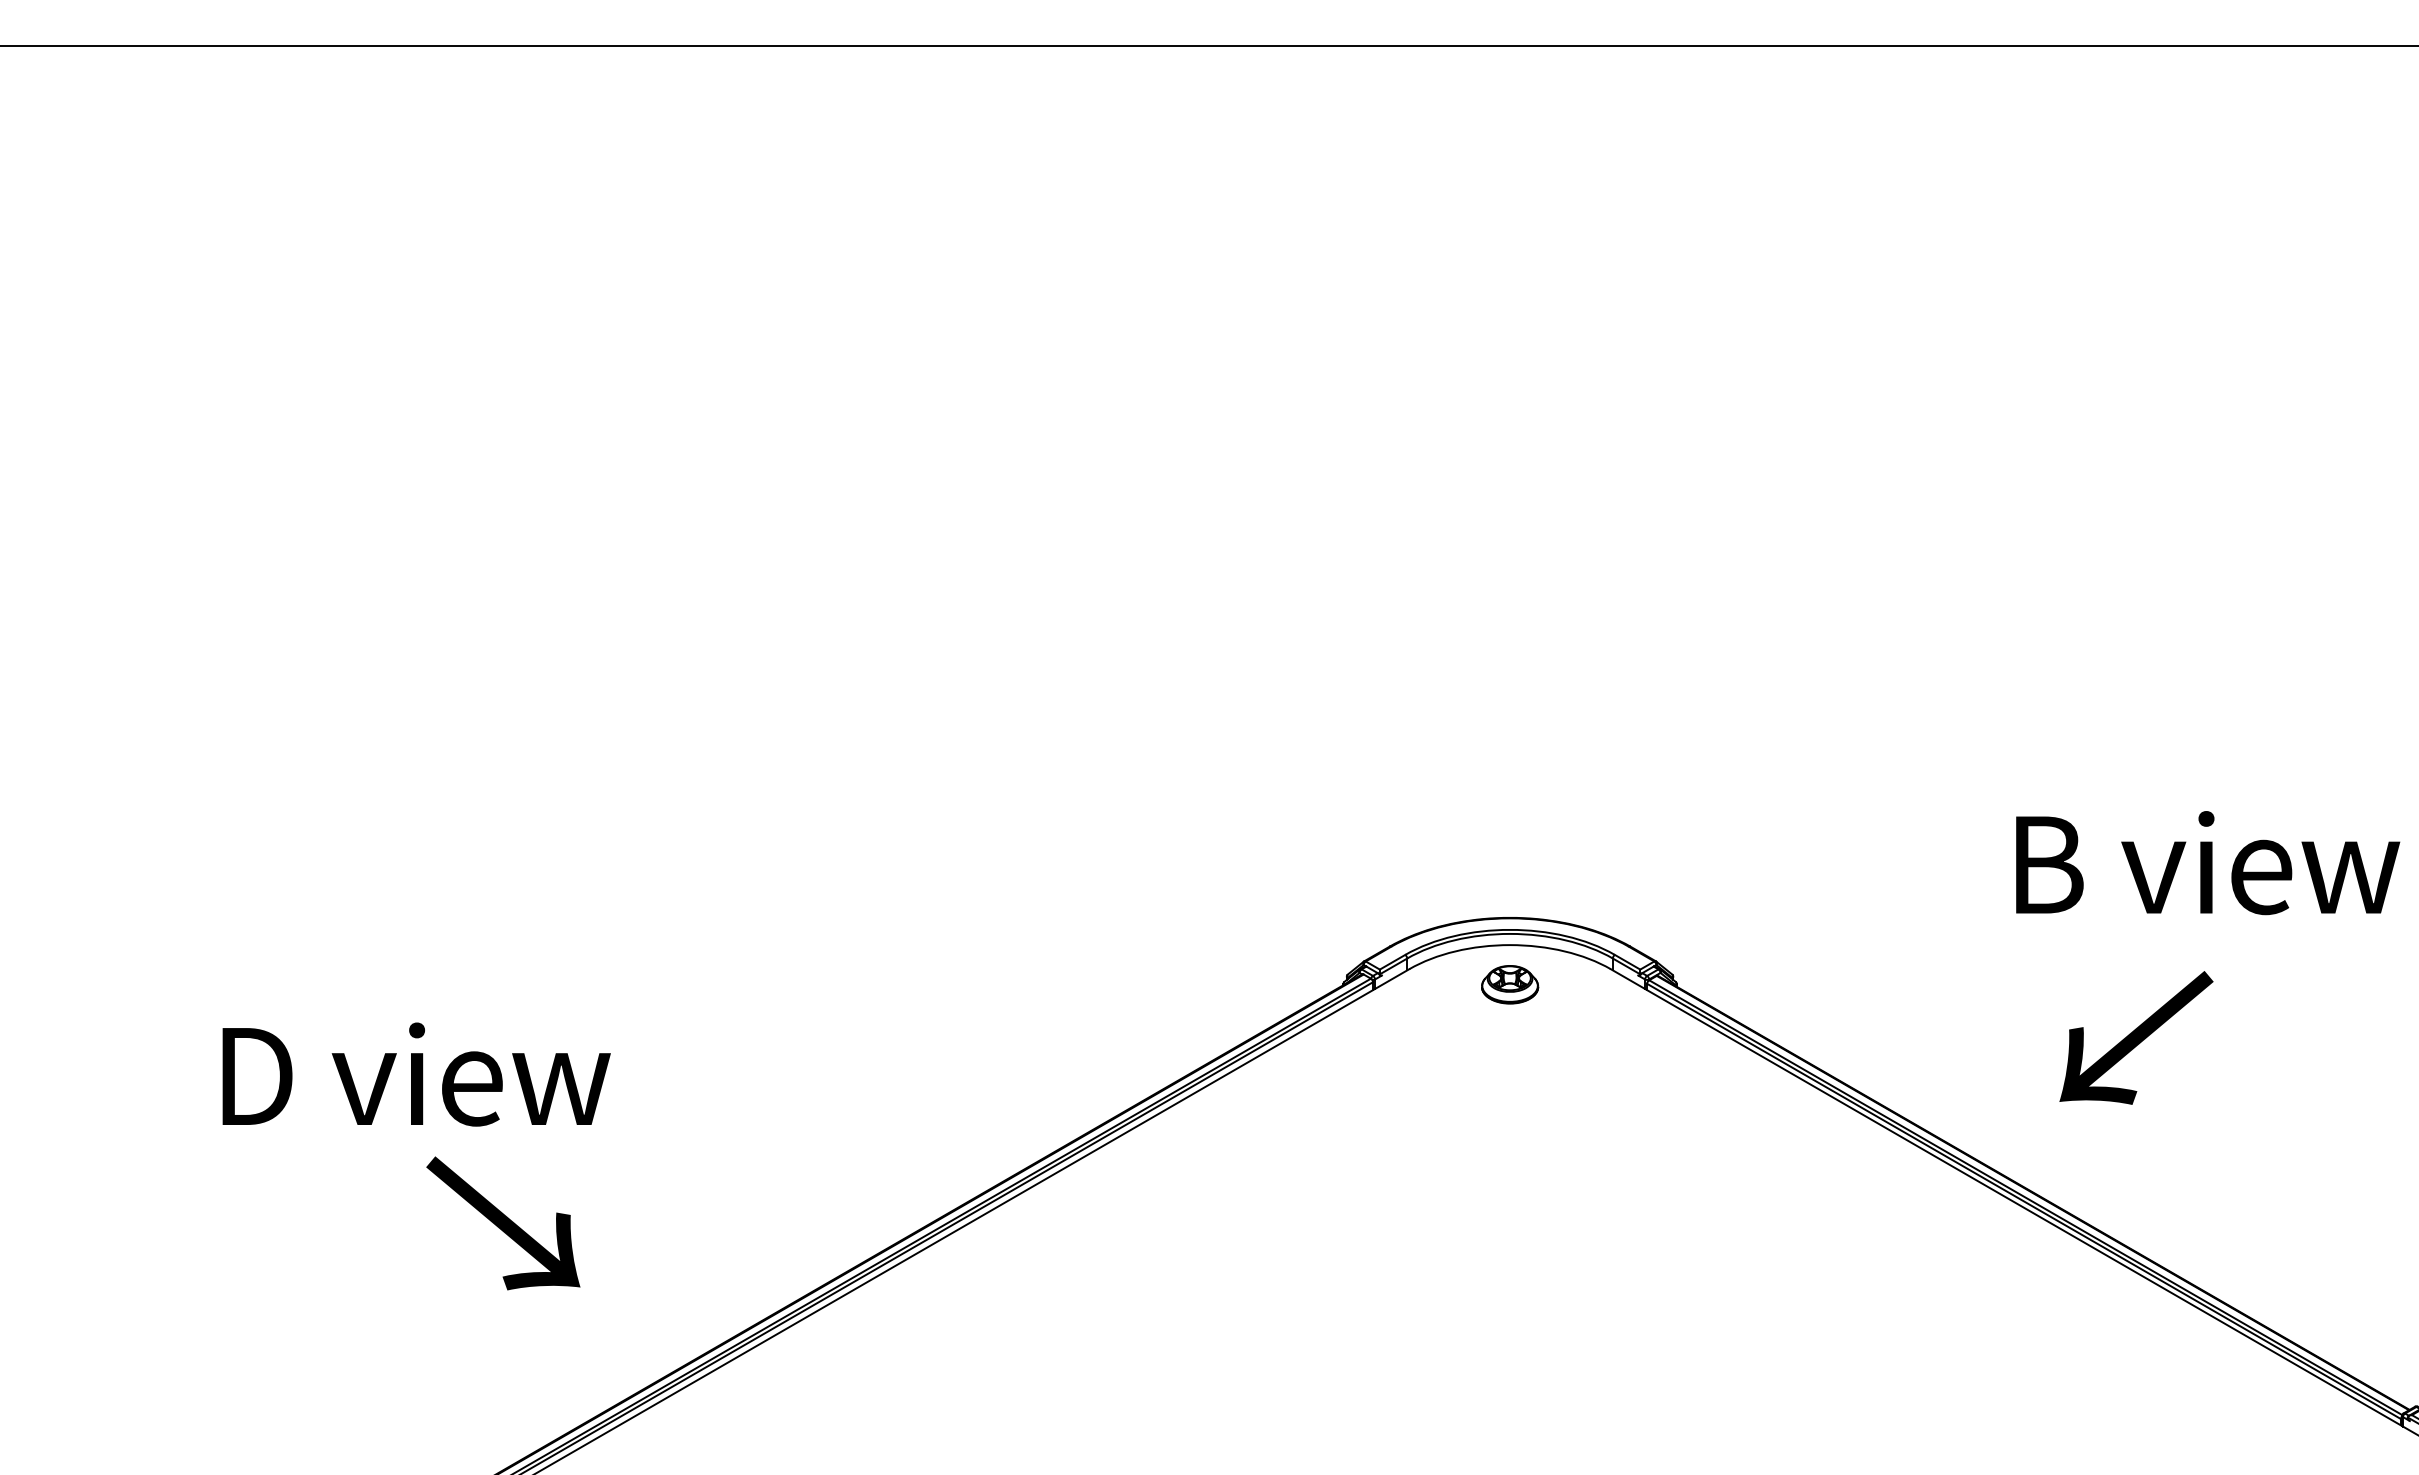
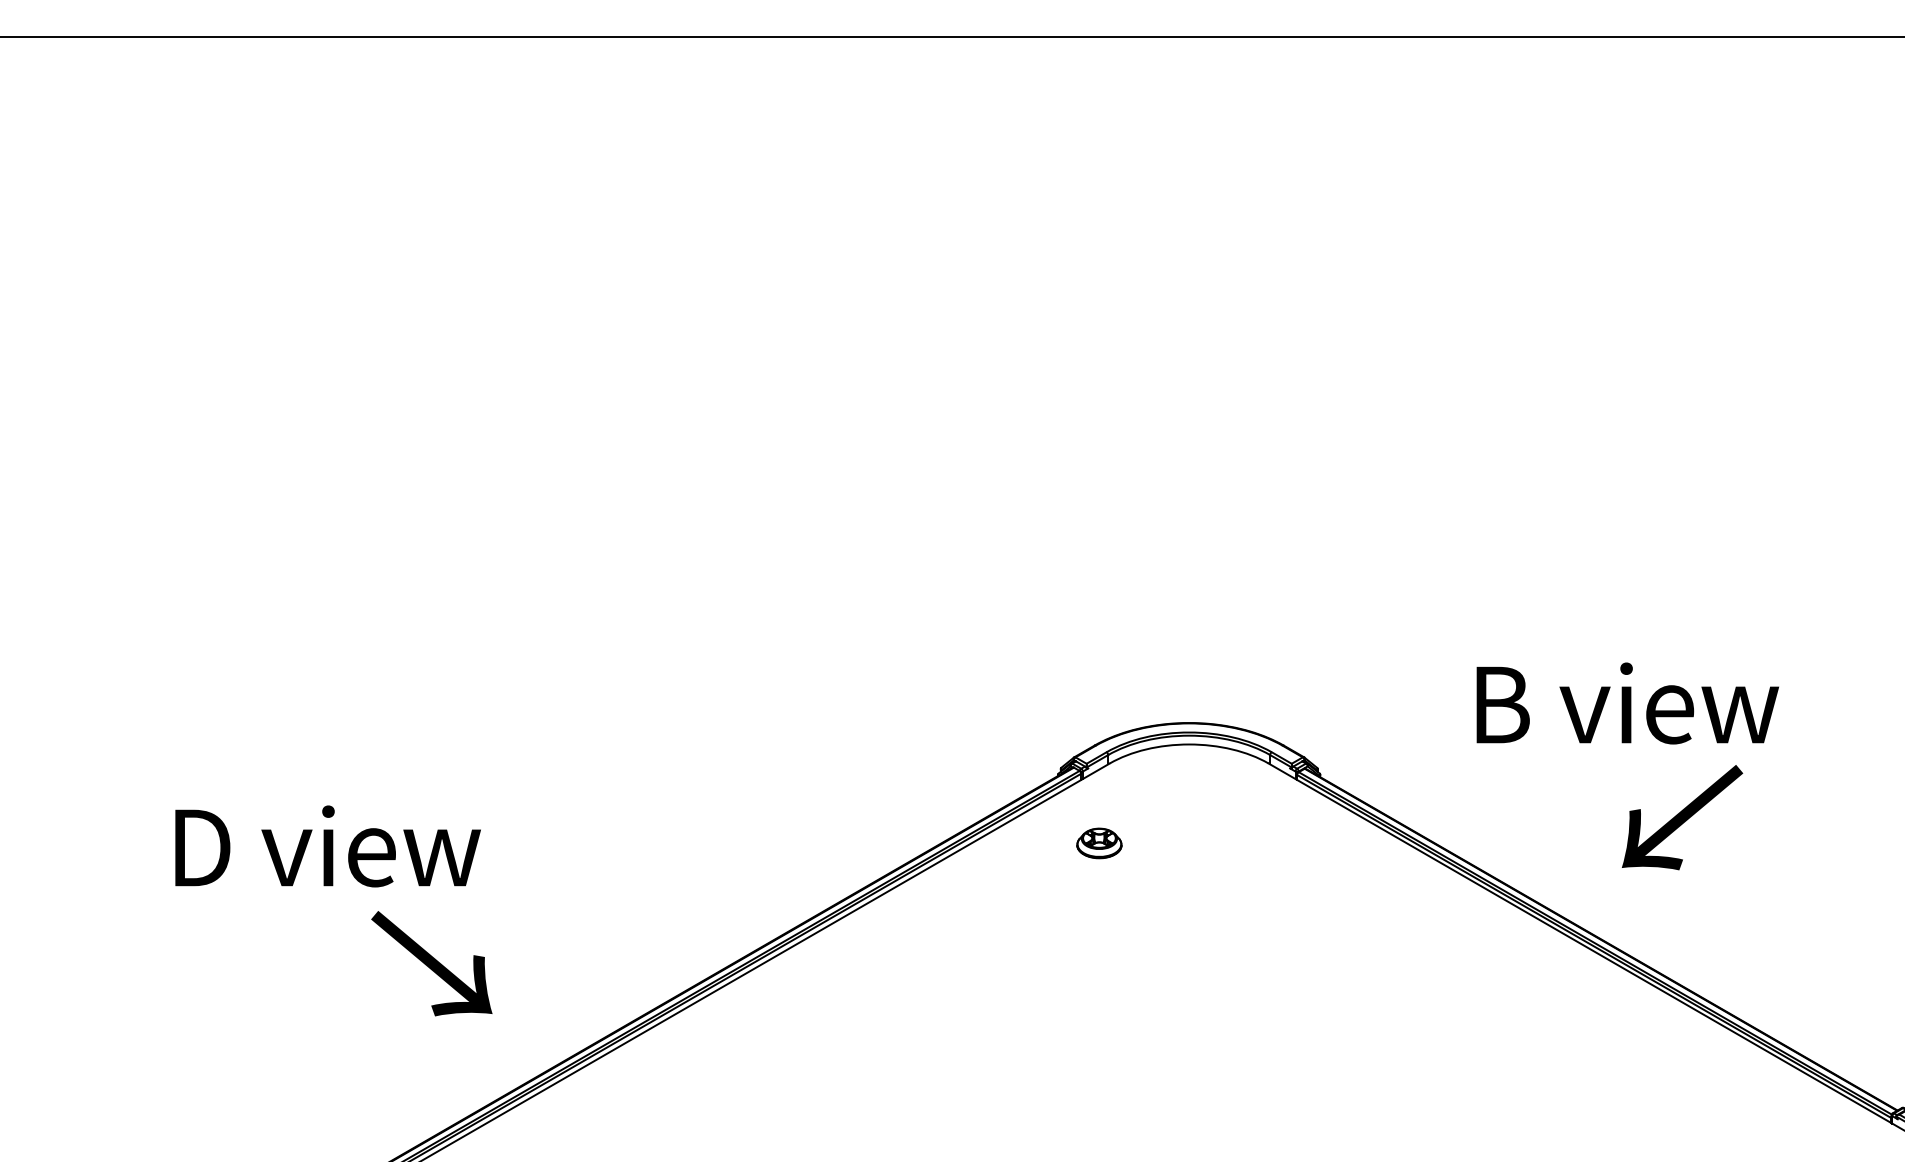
text: (2208, 863) -> (1628, 703), moved
part: (1510, 984) -> (1099, 843), moved
text: (503, 1223) -> (431, 963), moved

